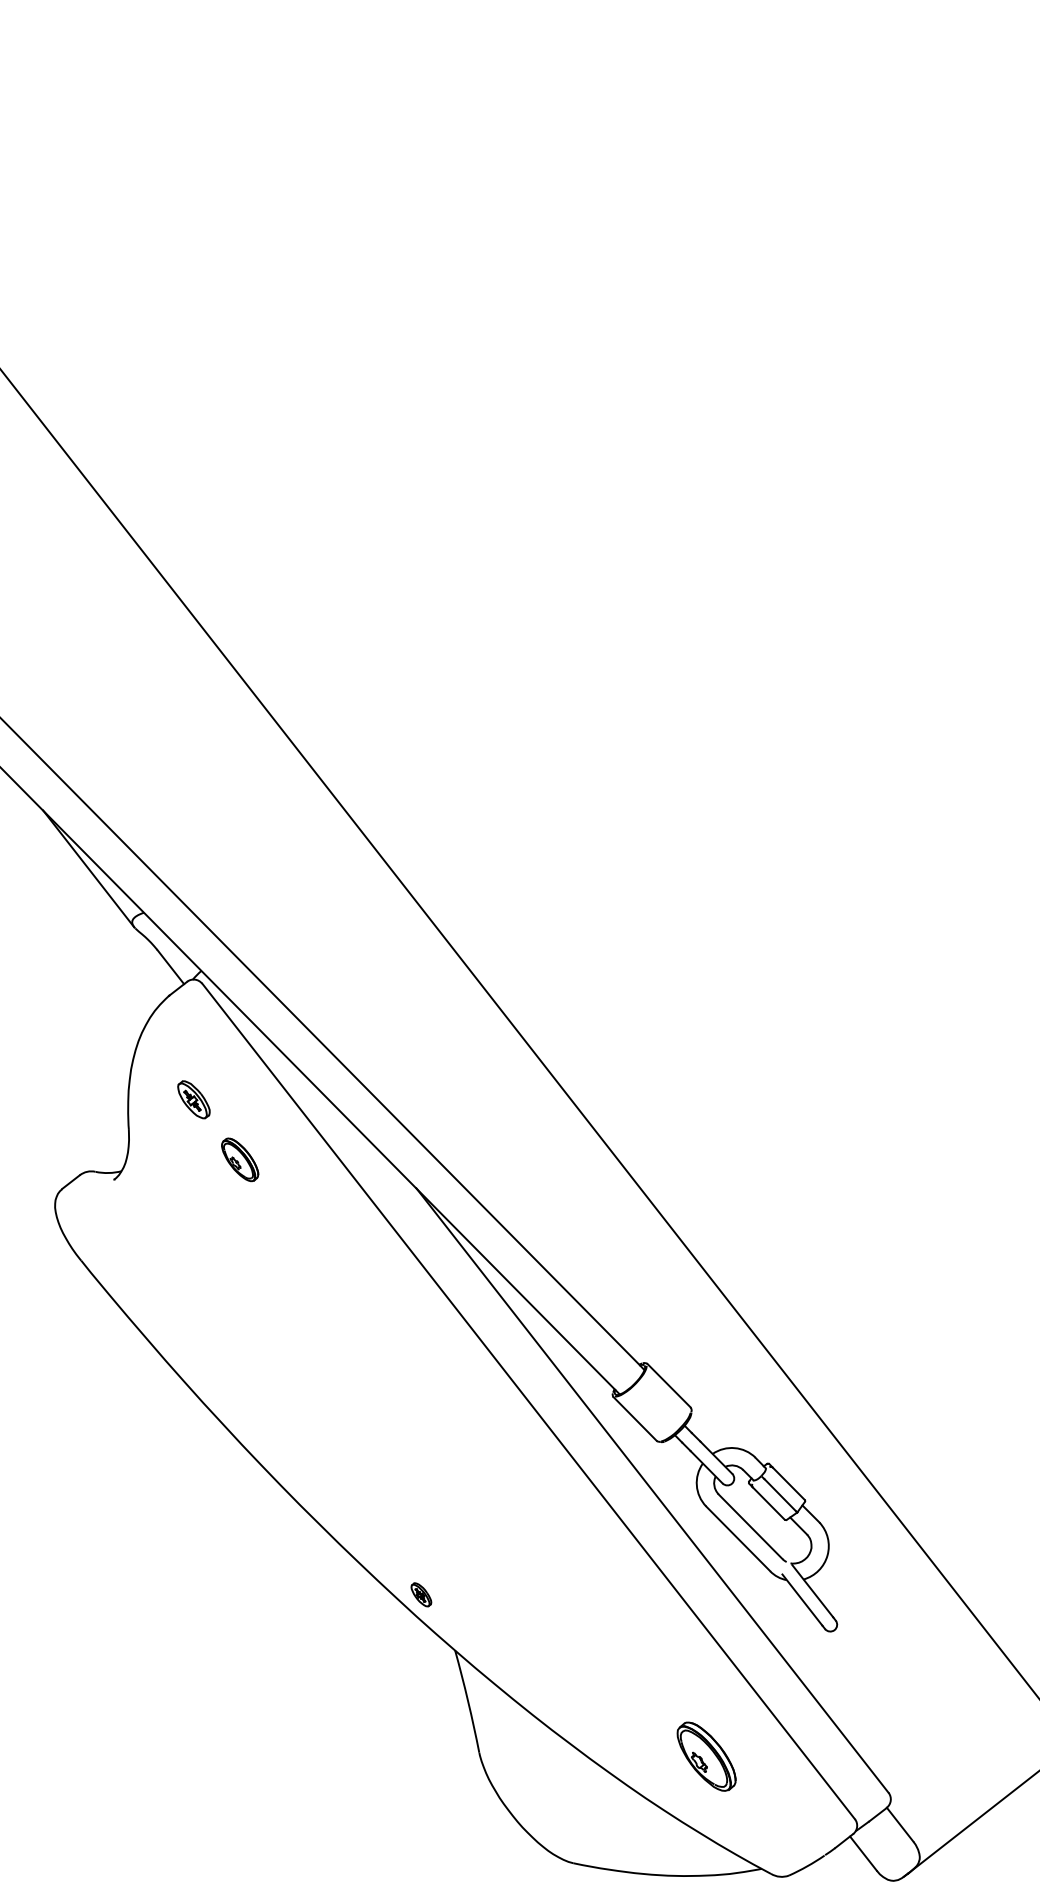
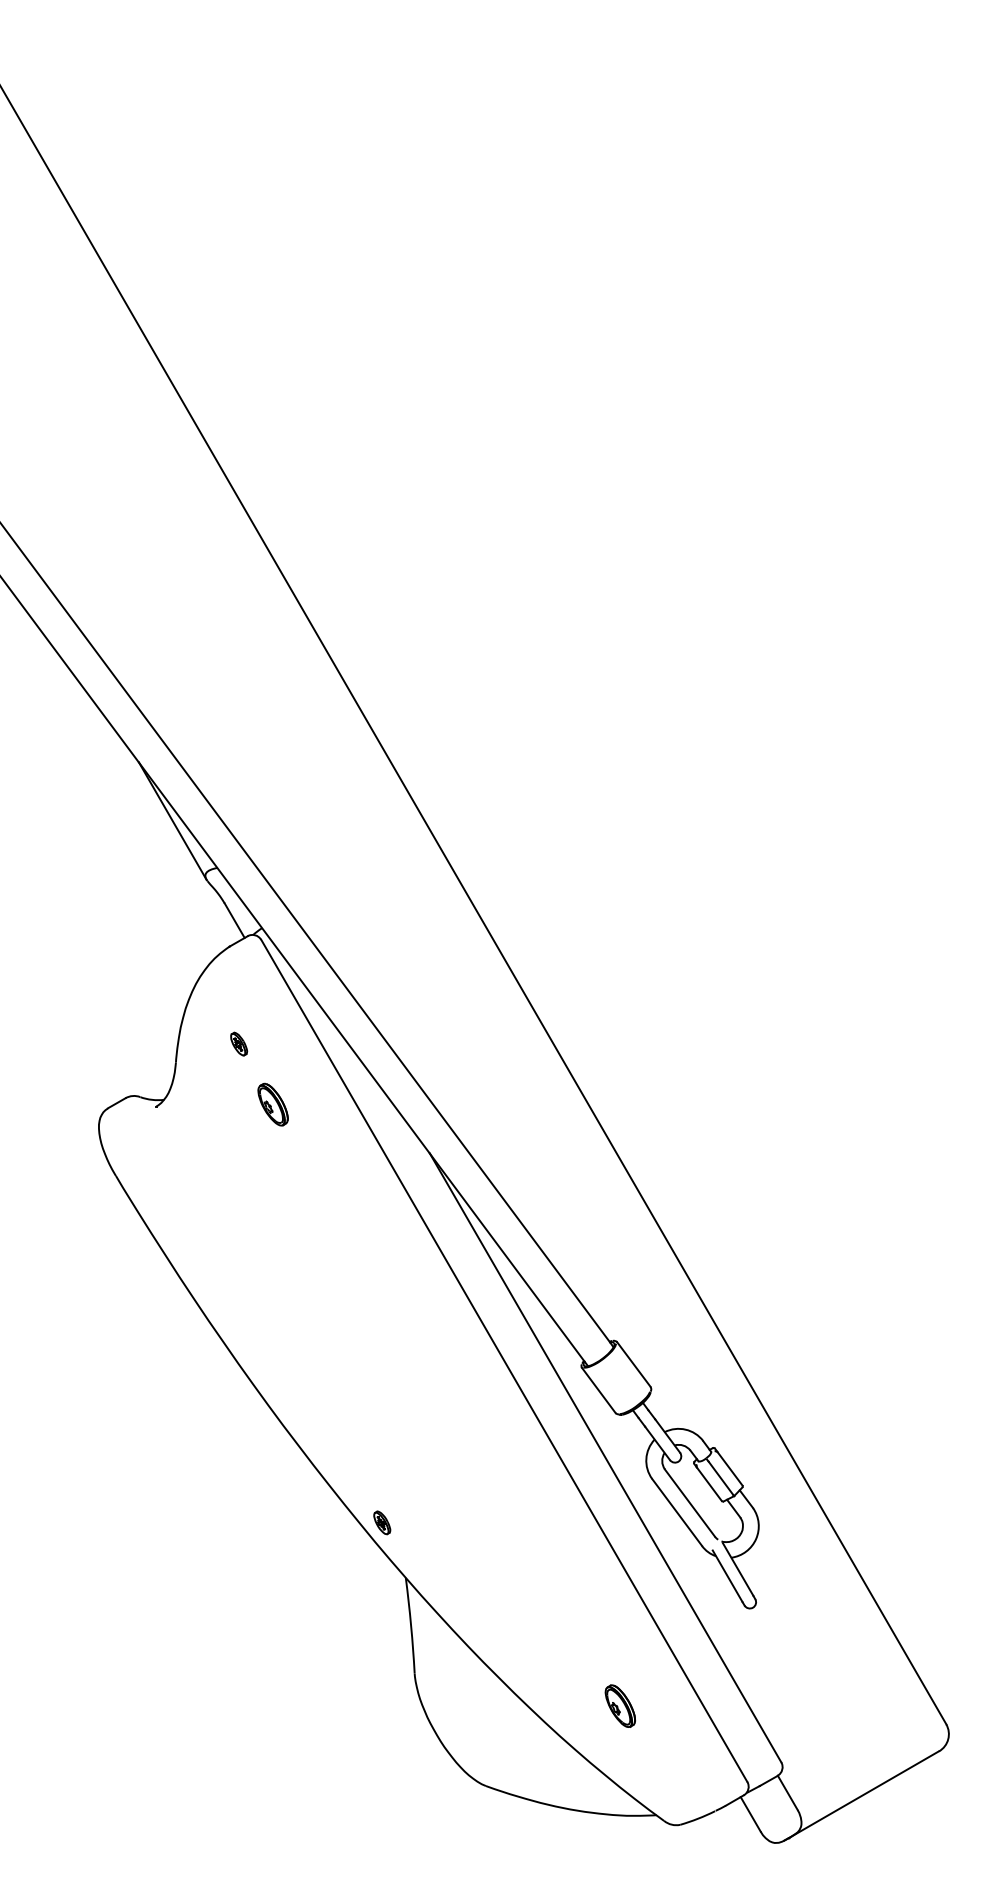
part: (194, 1098) -> (239, 1043), size x0.62
part: (705, 1755) -> (619, 1705), size x0.62

